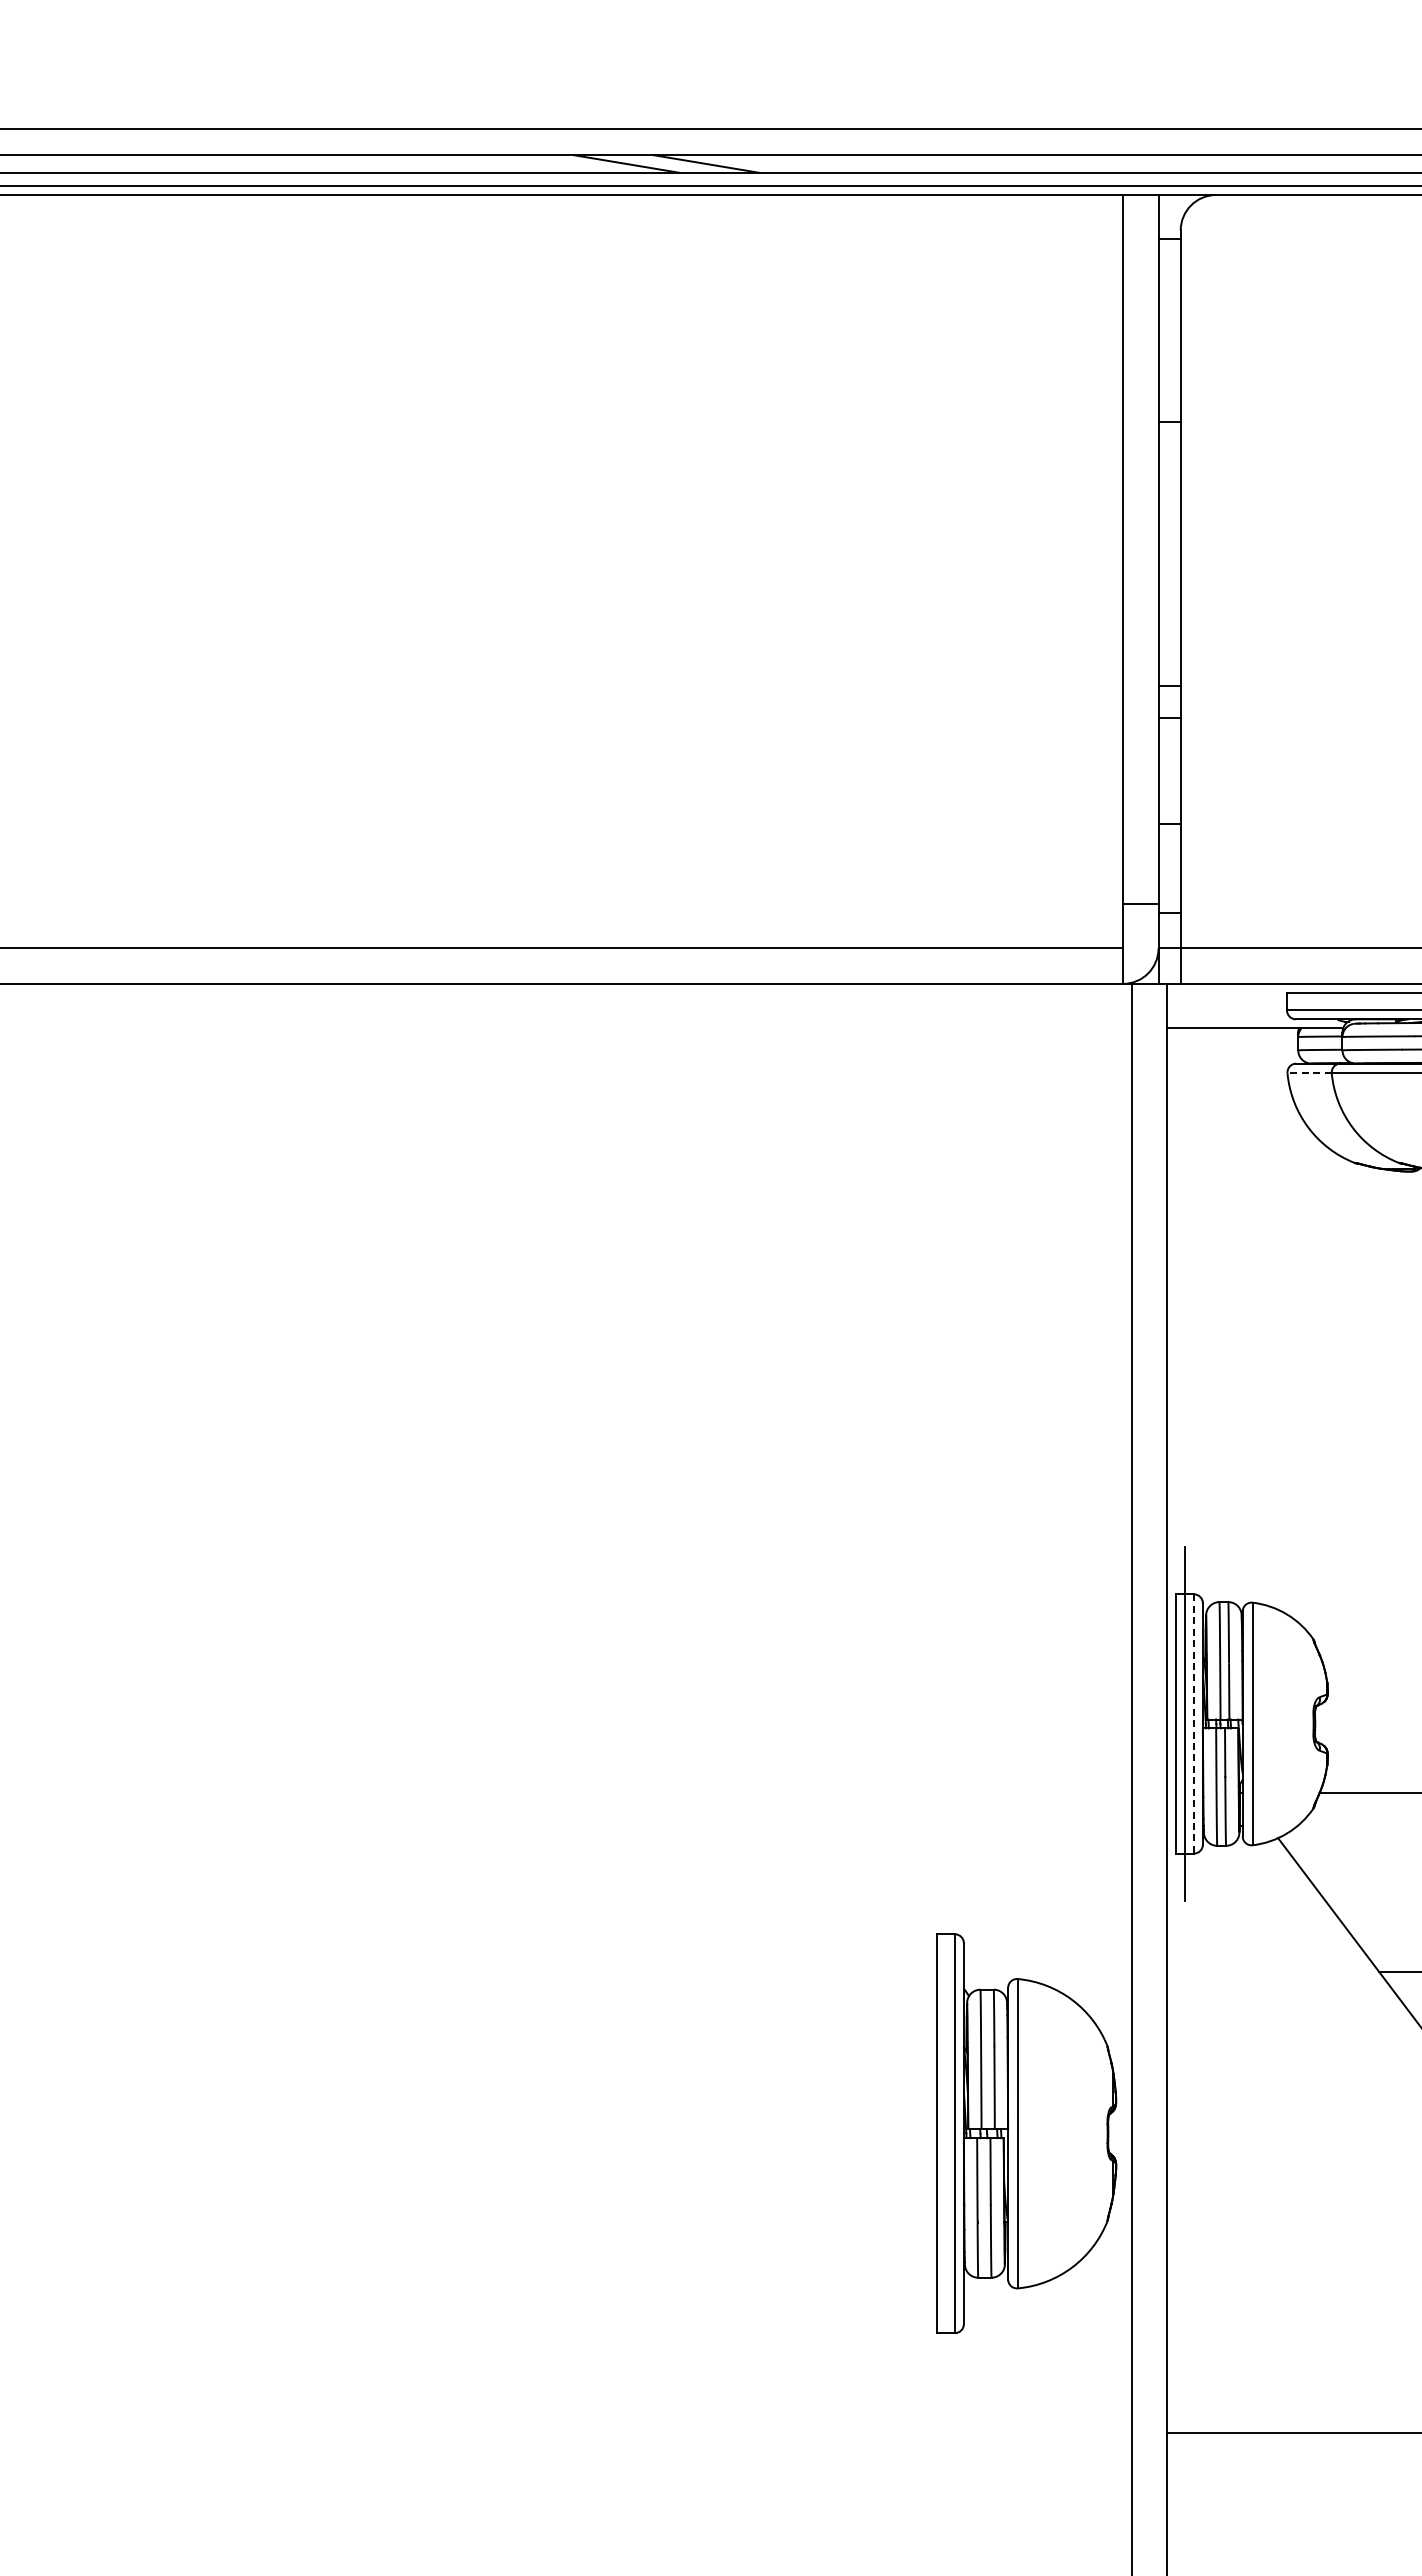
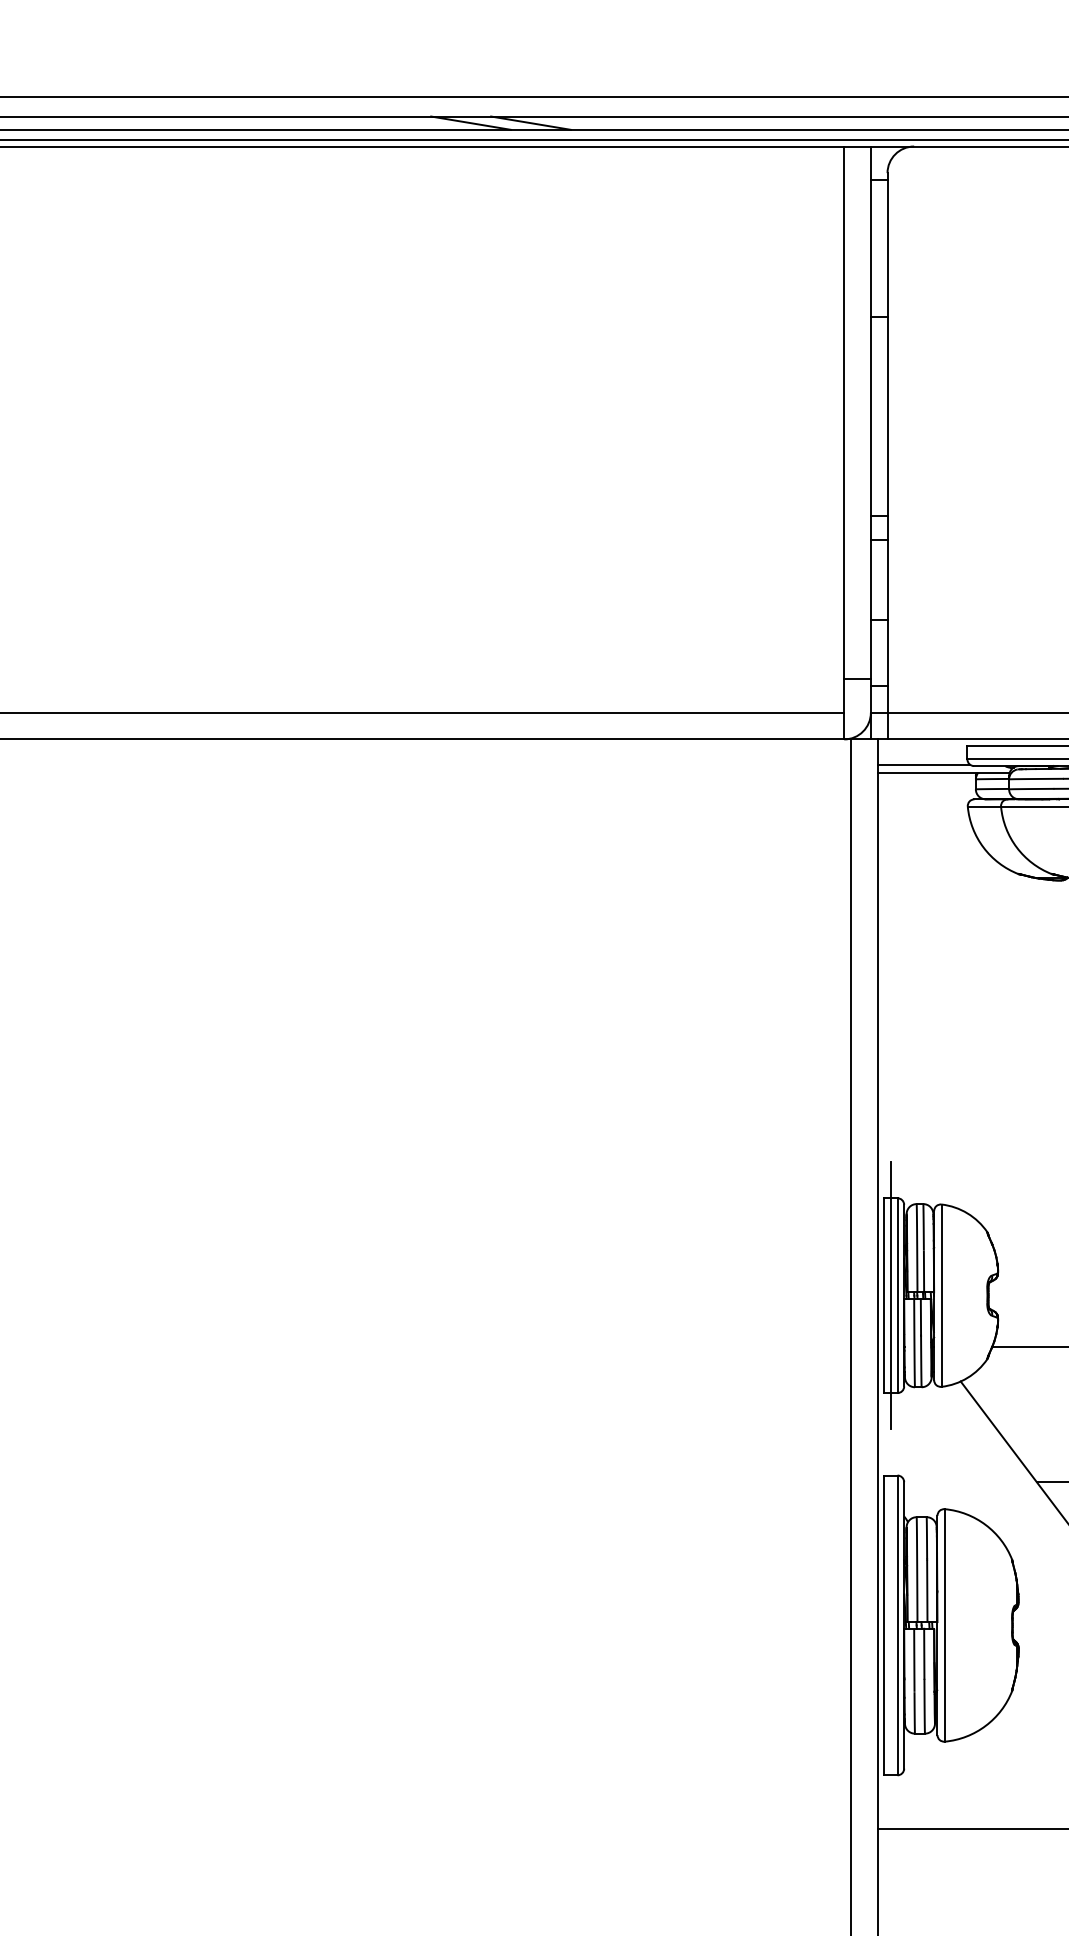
line: (1229, 1017) -> (924, 764), added
line: (1309, 1073) -> (984, 806), dashed -> solid
line: (1194, 1723) -> (897, 1295), dashed -> solid
part: (1026, 2133) -> (951, 1625), moved

